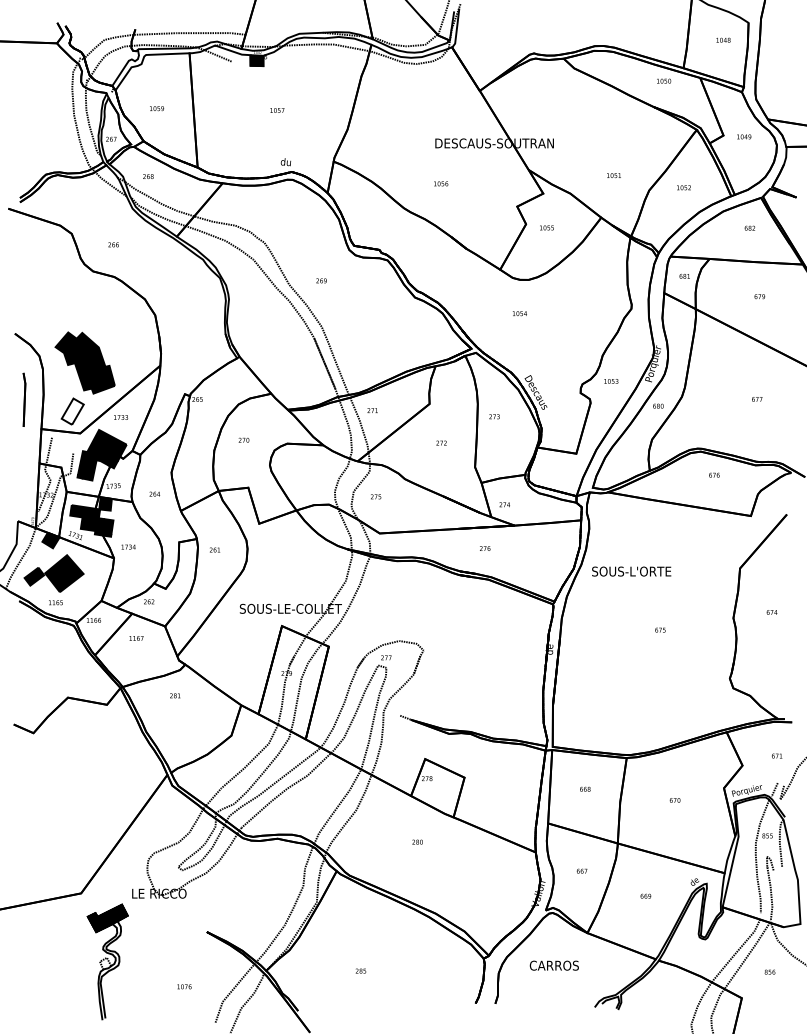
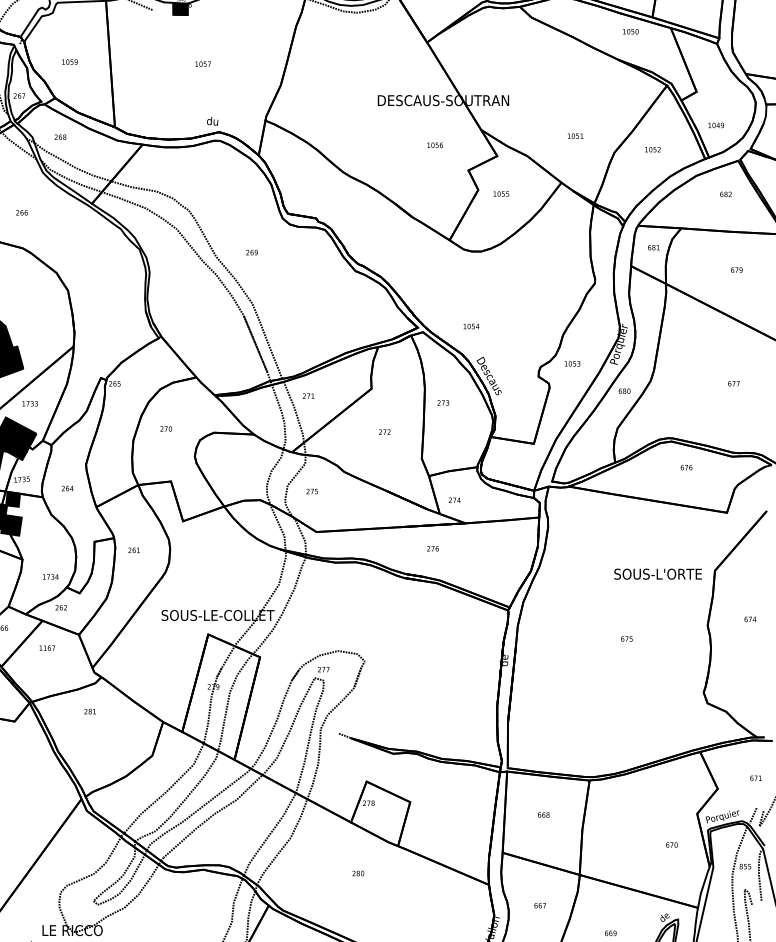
text: (744, 136) -> (716, 124), moved
text: (441, 183) -> (435, 144), moved
text: (519, 313) -> (470, 326), moved
text: (128, 546) -> (50, 576), moved
text: (631, 571) -> (657, 574), moved
text: (674, 800) -> (671, 845), moved

